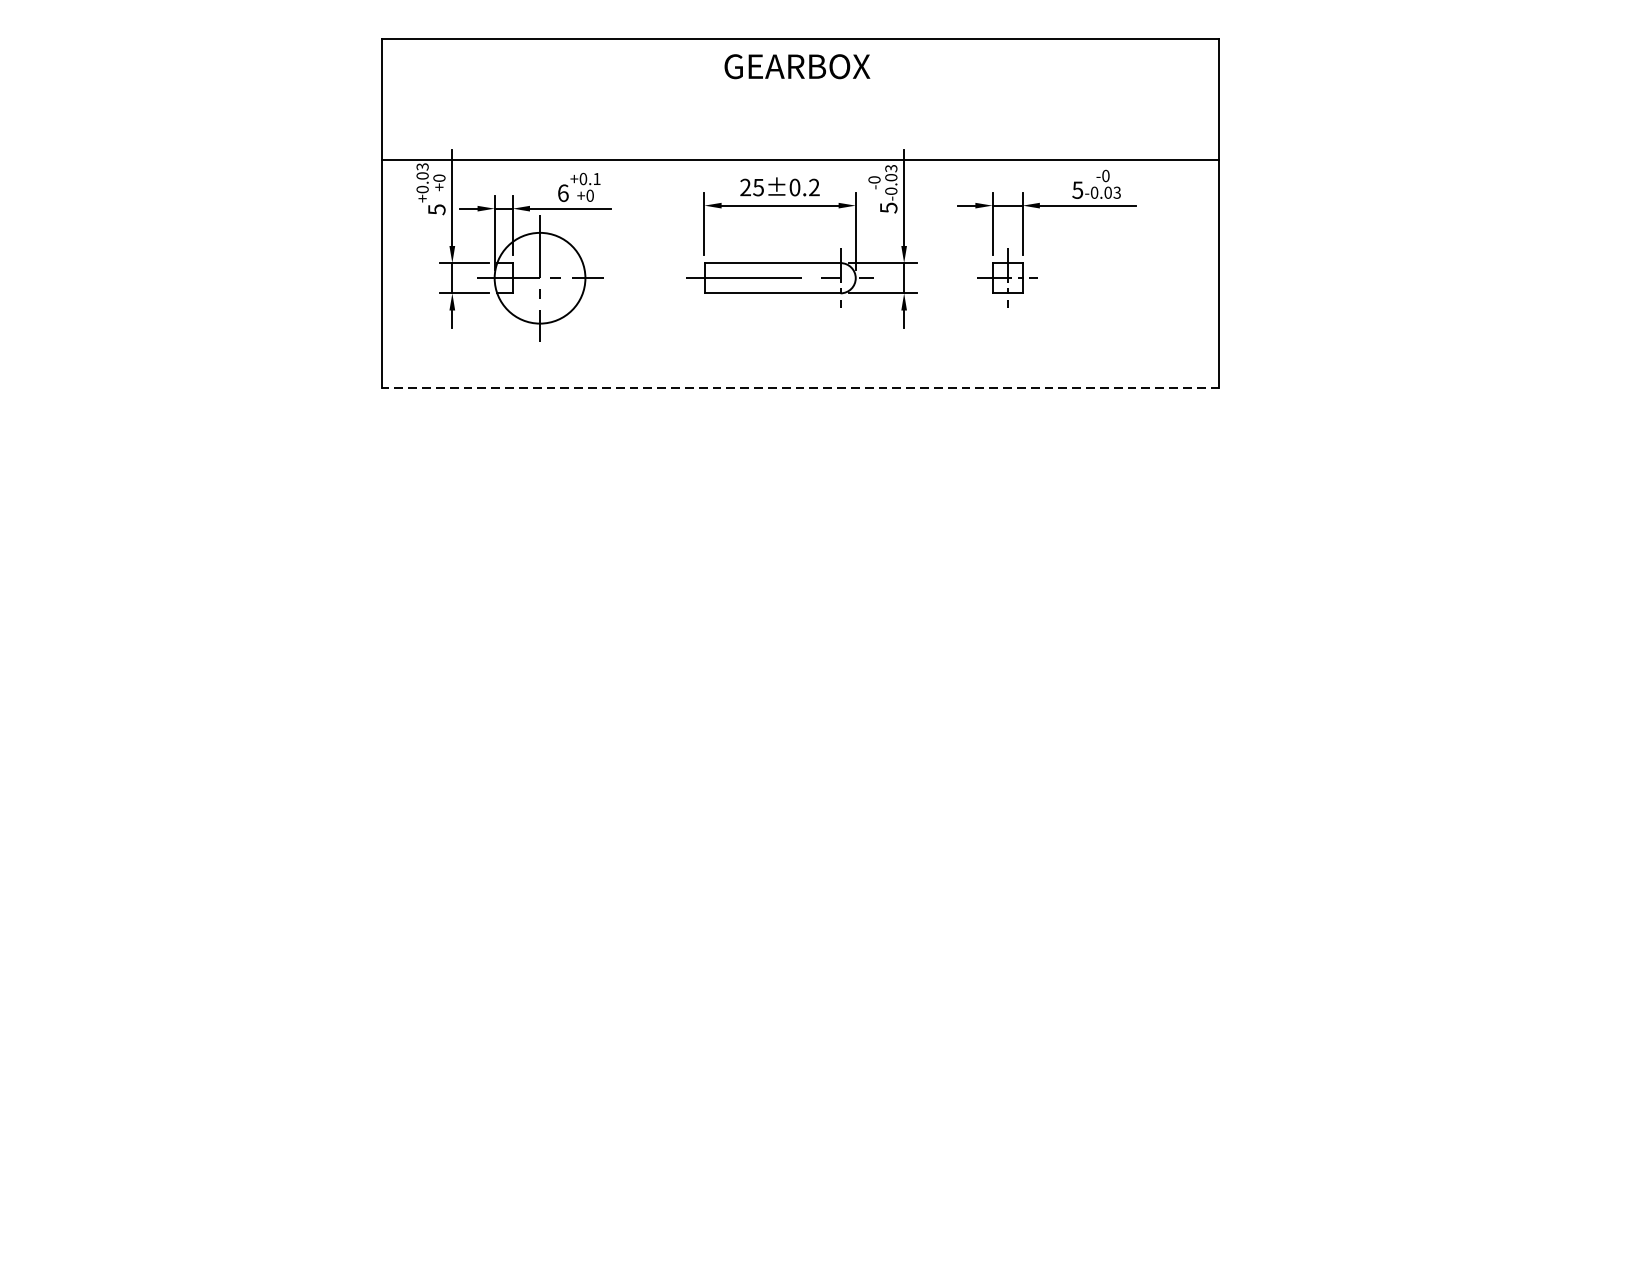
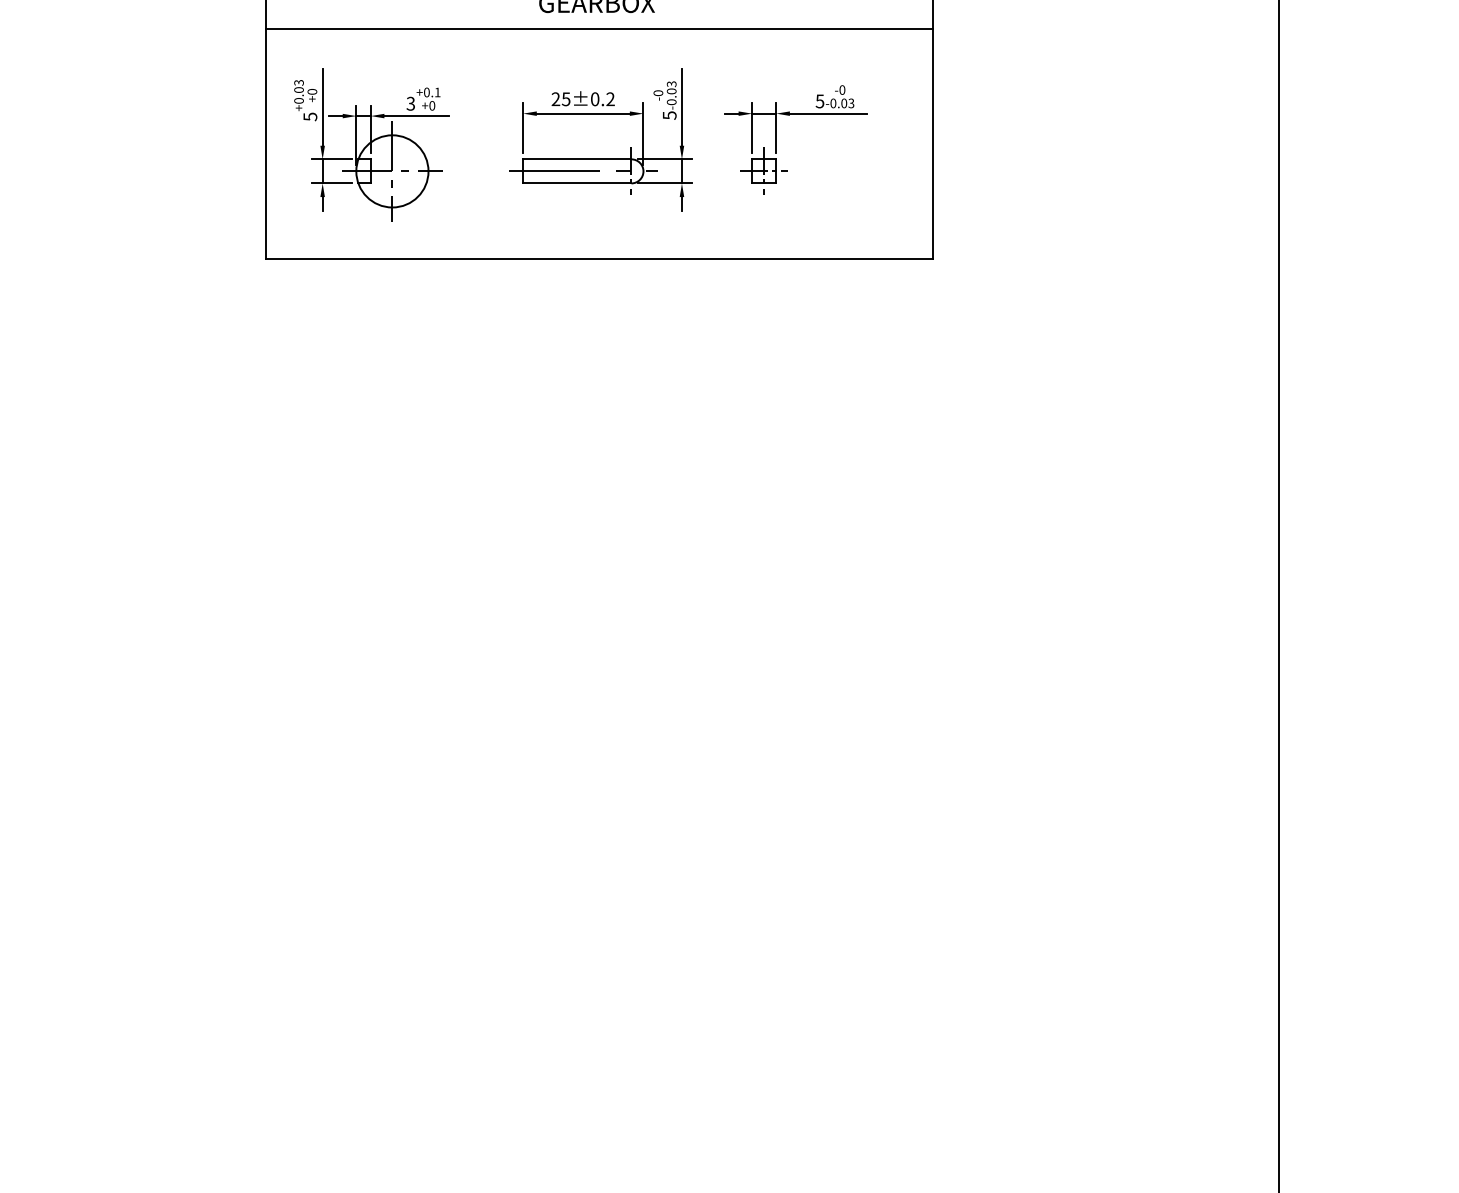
line: (800, 160) -> (599, 29), moved
text: (562, 192) -> (410, 103), 6 -> 3
line: (800, 387) -> (599, 258), dashed -> solid

